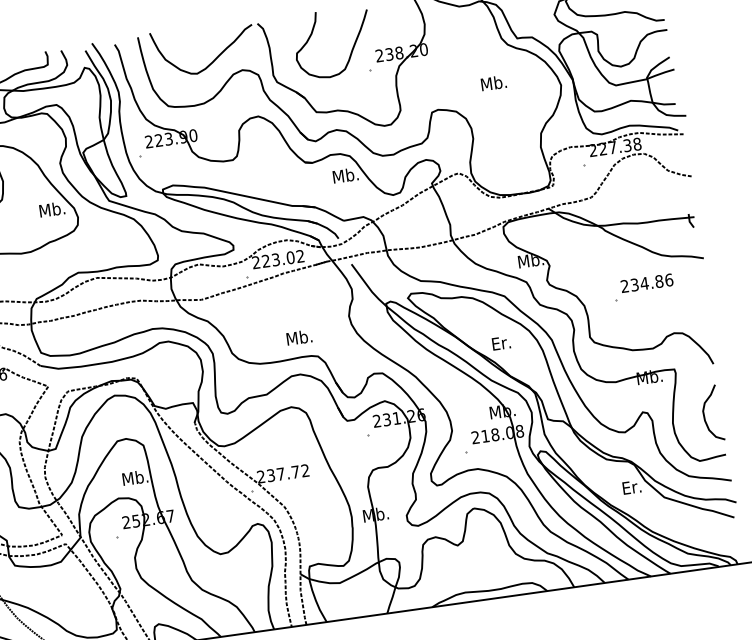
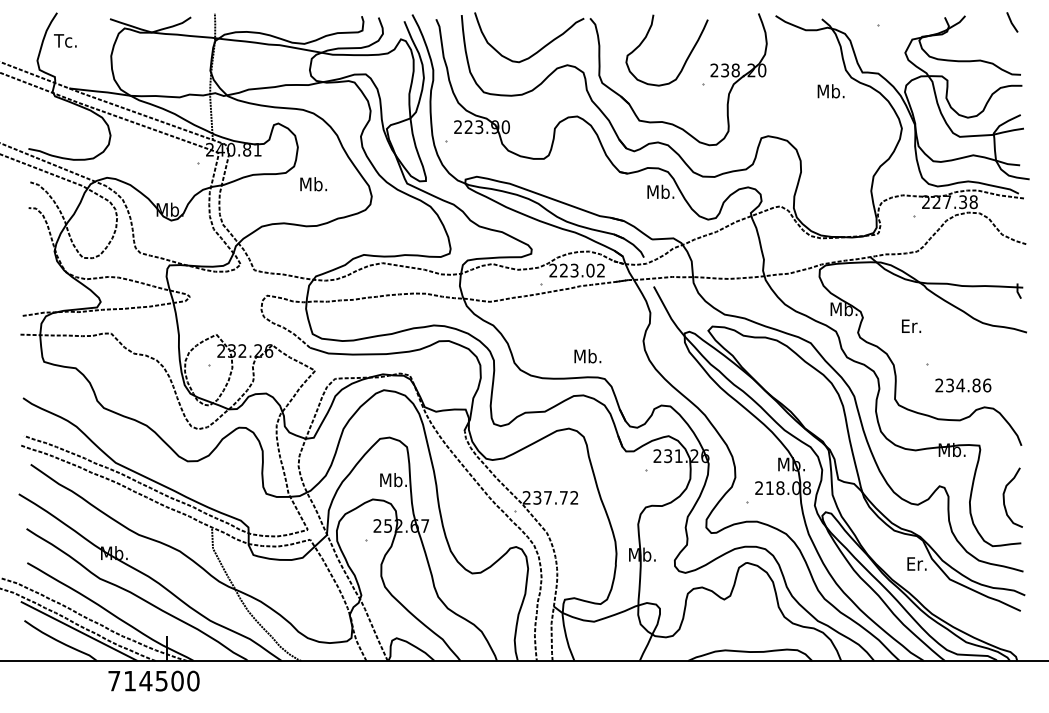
text: (493, 83) -> (830, 91), moved
text: (52, 209) -> (313, 184), moved
text: (647, 283) -> (963, 385), moved
text: (501, 342) -> (911, 325), moved

